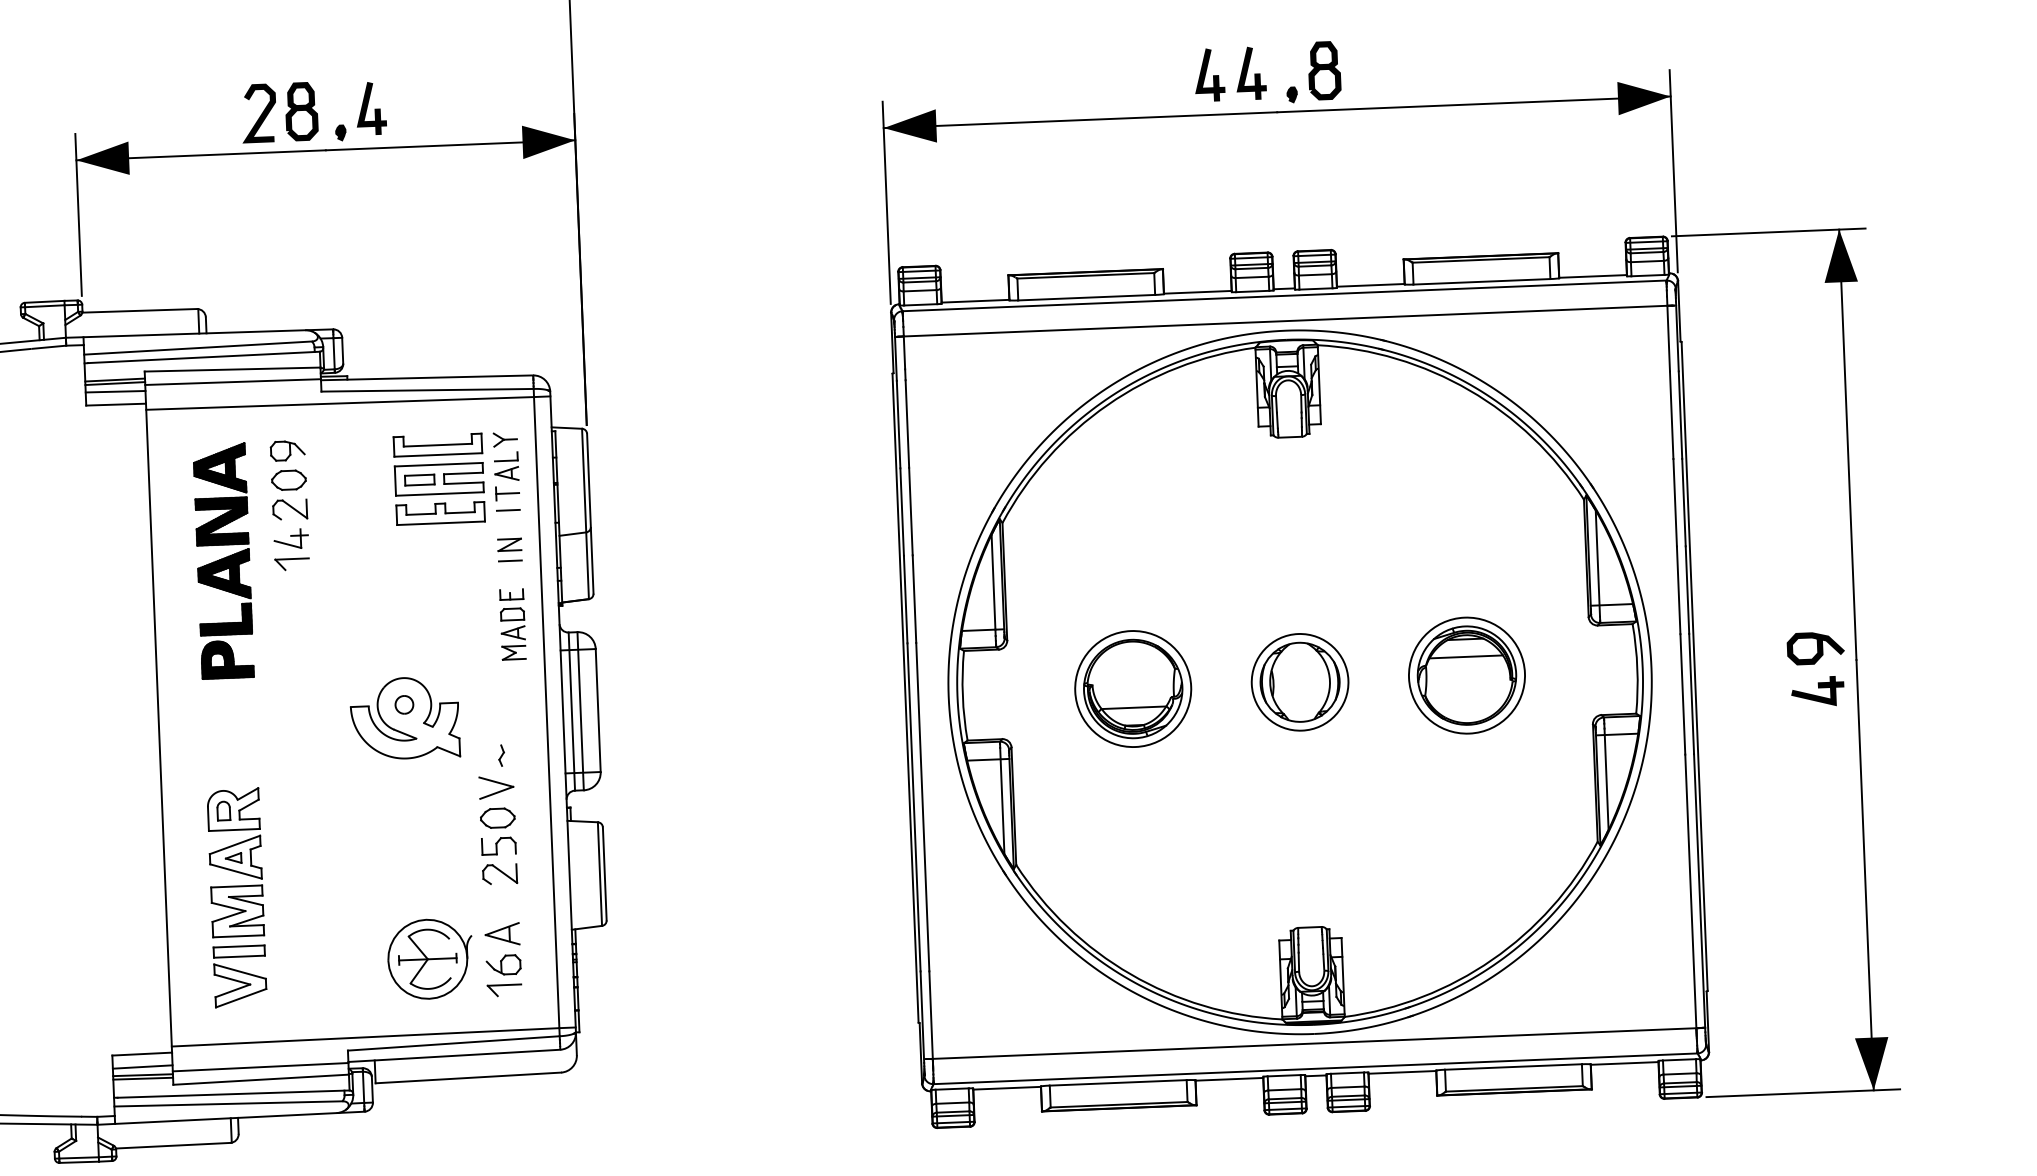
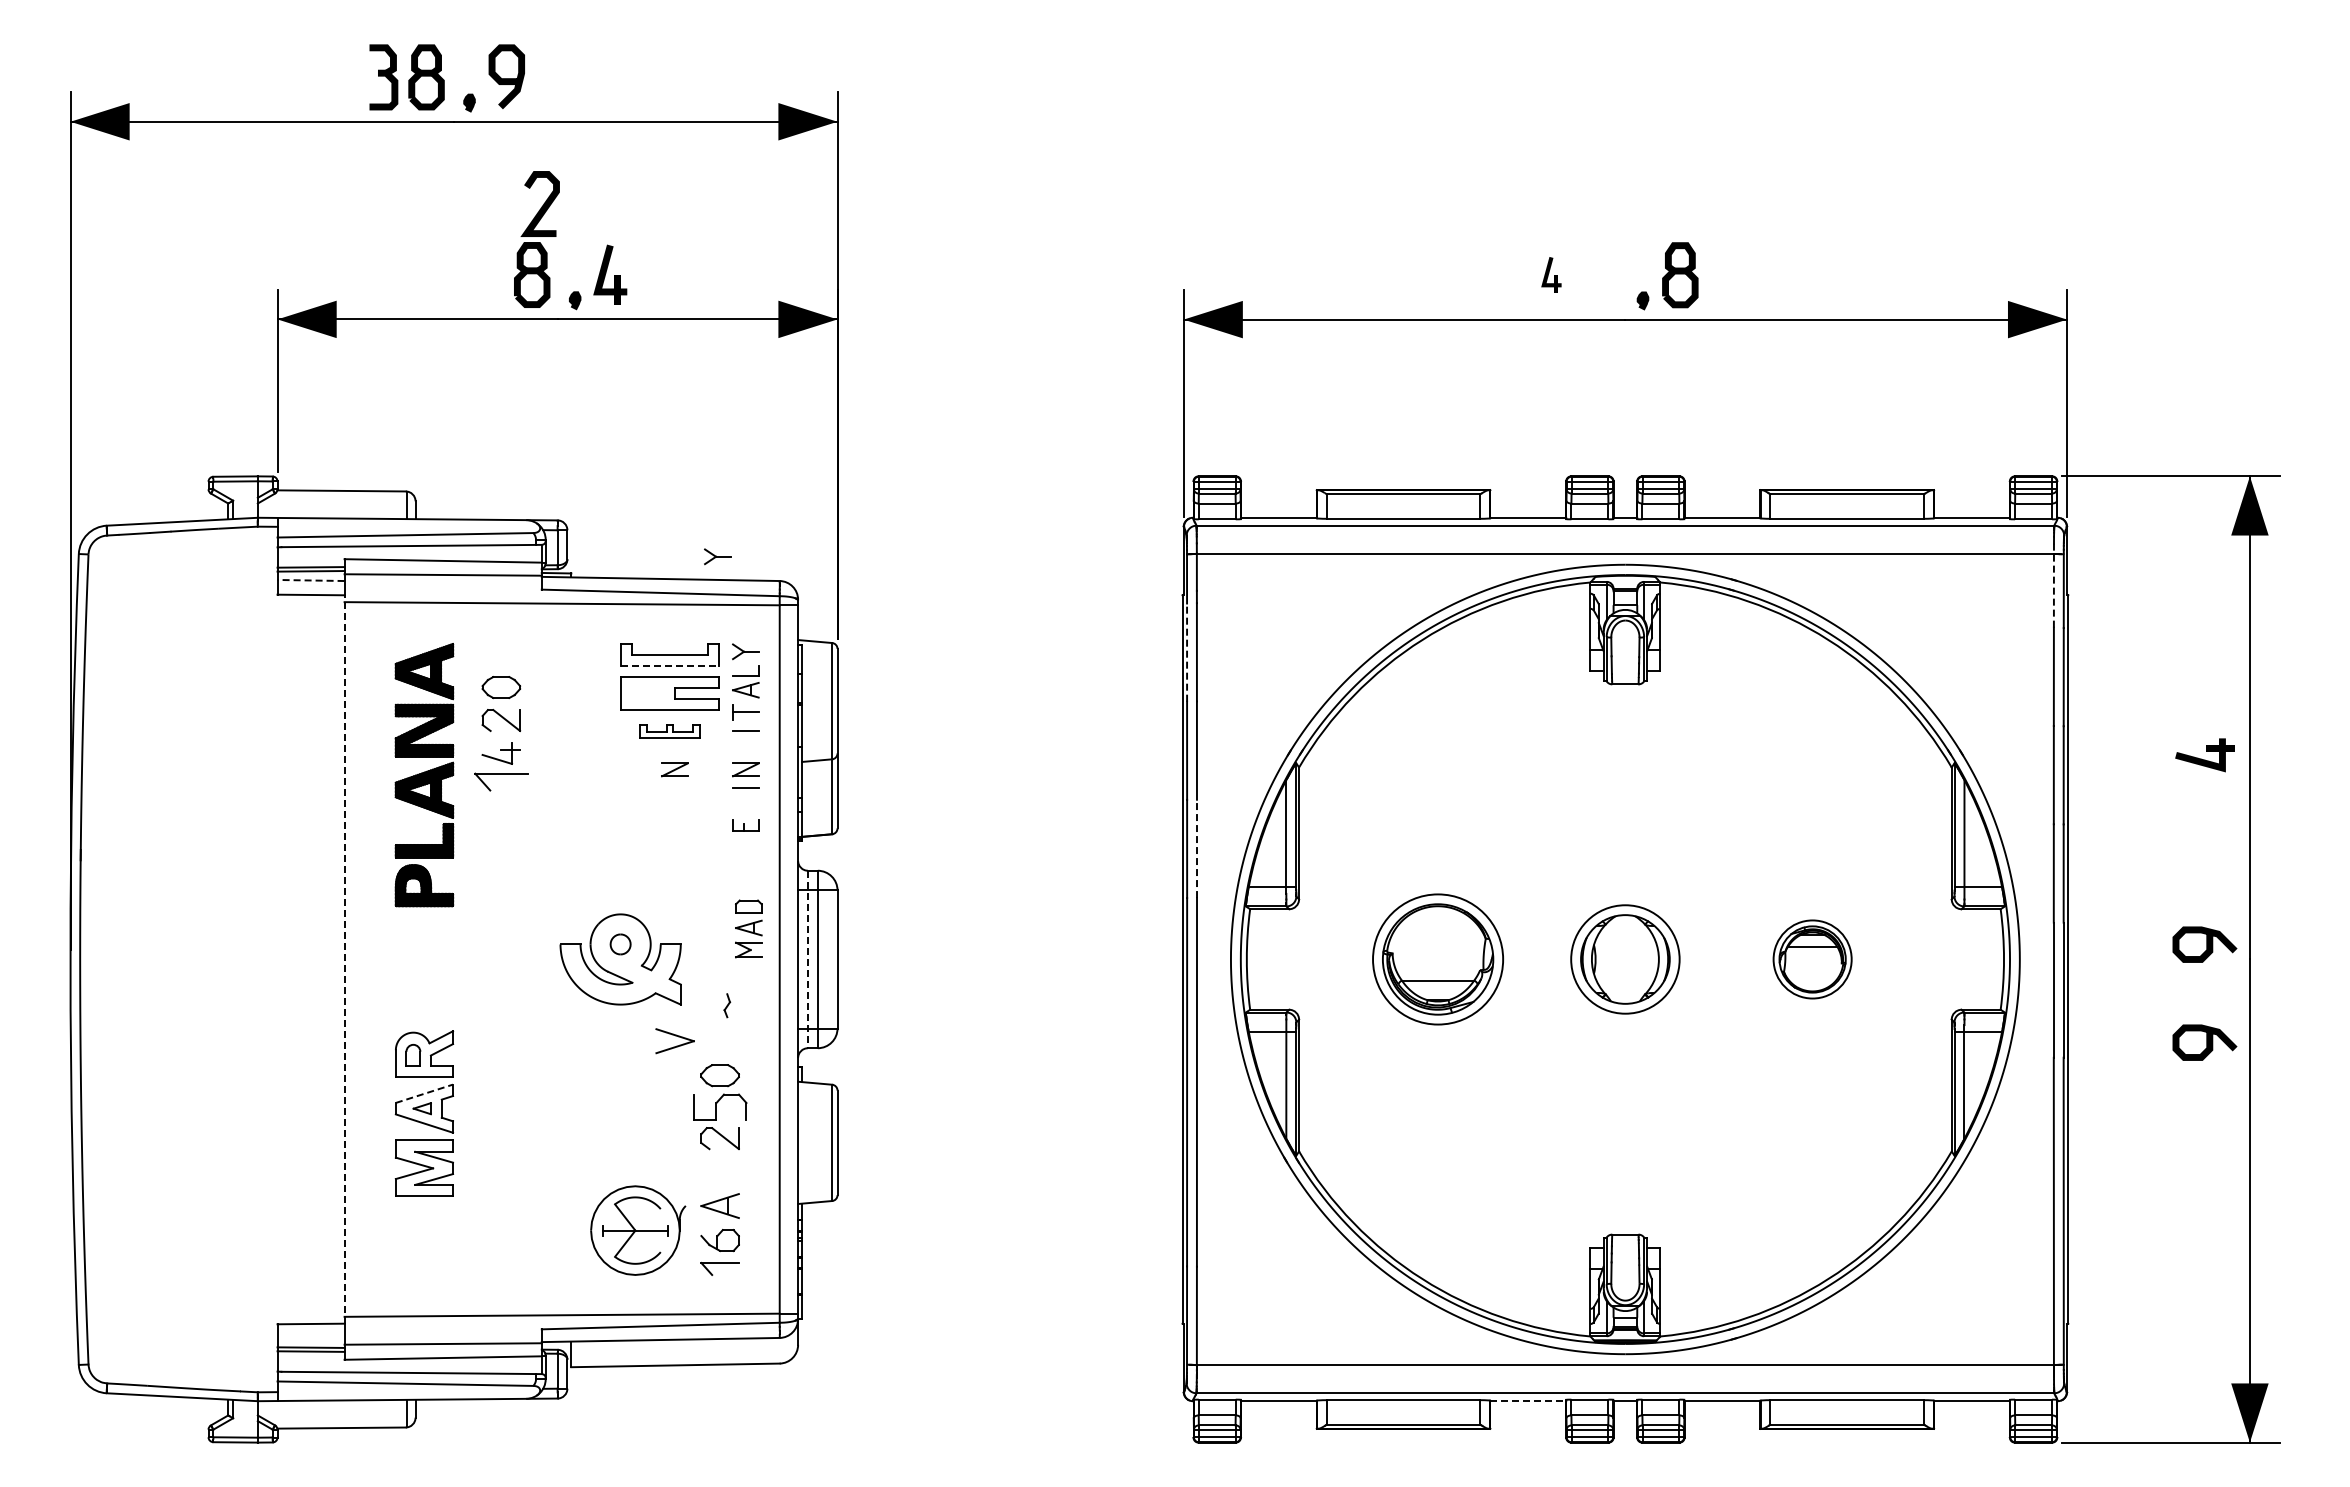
part: (1250, 73) -> (1597, 274), removed
part: (1209, 74) -> (1551, 274), size x0.6
curve: (261, 114) -> (542, 205), moved
line: (1668, 334) -> (2053, 586), solid -> dashed
part: (476, 355) -> (717, 556), added
line: (116, 391) -> (311, 580), solid -> dashed
line: (898, 424) -> (1187, 652), solid -> dashed
part: (287, 450) -> (501, 654), removed
line: (438, 454) -> (670, 665), solid -> dashed
part: (419, 480) -> (647, 693), removed
part: (440, 513) -> (669, 731), size x0.6
part: (446, 547) -> (674, 769), added
part: (291, 564) -> (500, 781), size x1.4
line: (914, 598) -> (1196, 848), solid -> dashed
part: (512, 633) -> (748, 928), moved
part: (1466, 675) -> (1812, 959), size x0.6
part: (1817, 691) -> (2204, 755), moved
line: (571, 711) -> (807, 959), solid -> dashed
line: (158, 727) -> (344, 958), solid -> dashed
curve: (1820, 735) -> (2206, 1042), added
part: (495, 787) -> (674, 1041), moved
line: (235, 844) -> (424, 1093), solid -> dashed
part: (498, 845) -> (719, 1106), size x1.4
part: (239, 976) -> (423, 1241), removed
line: (142, 1067) -> (310, 1338), removed
line: (1229, 1079) -> (1528, 1401), solid -> dashed

